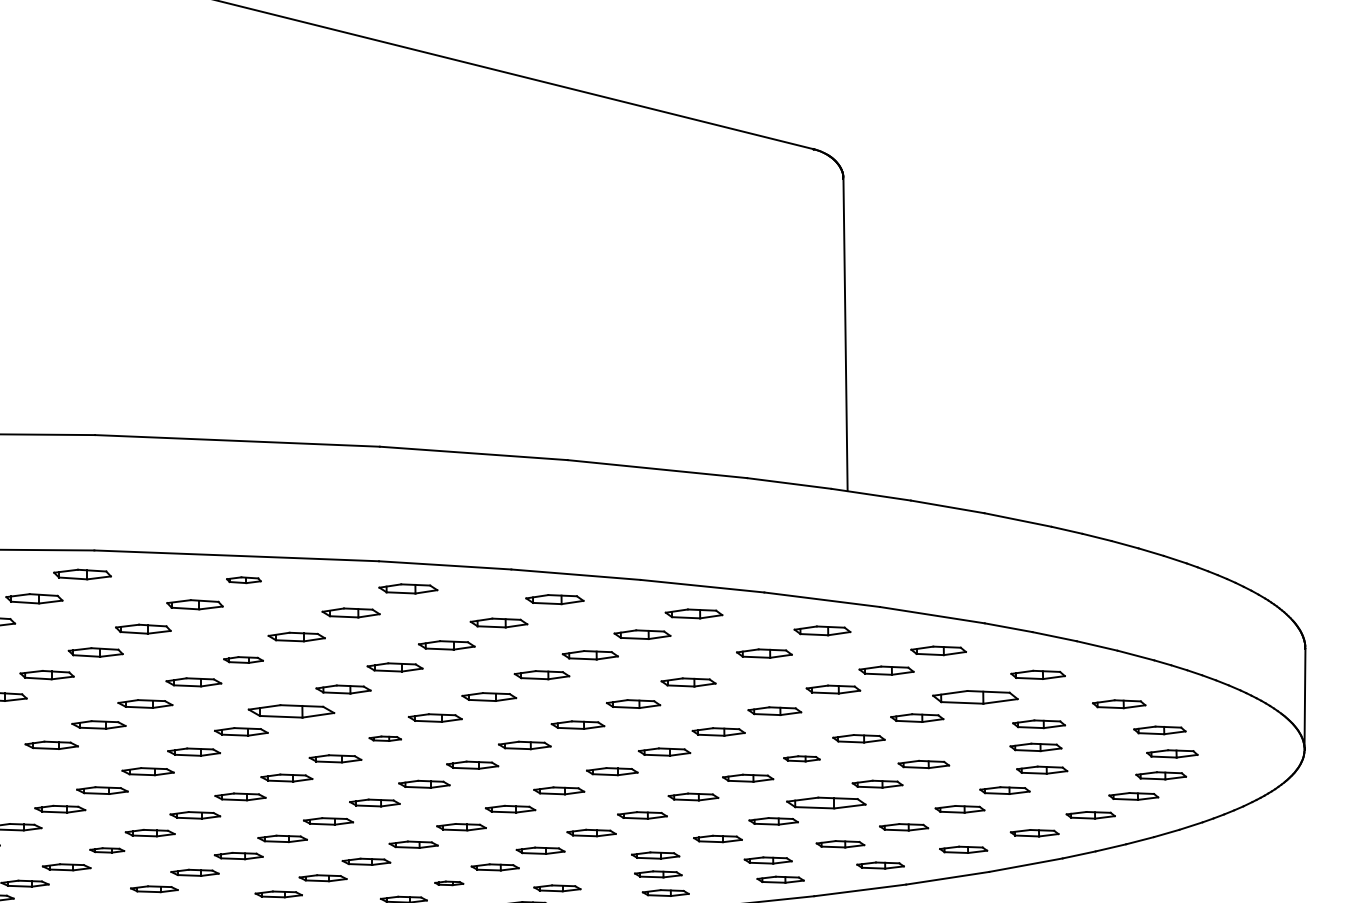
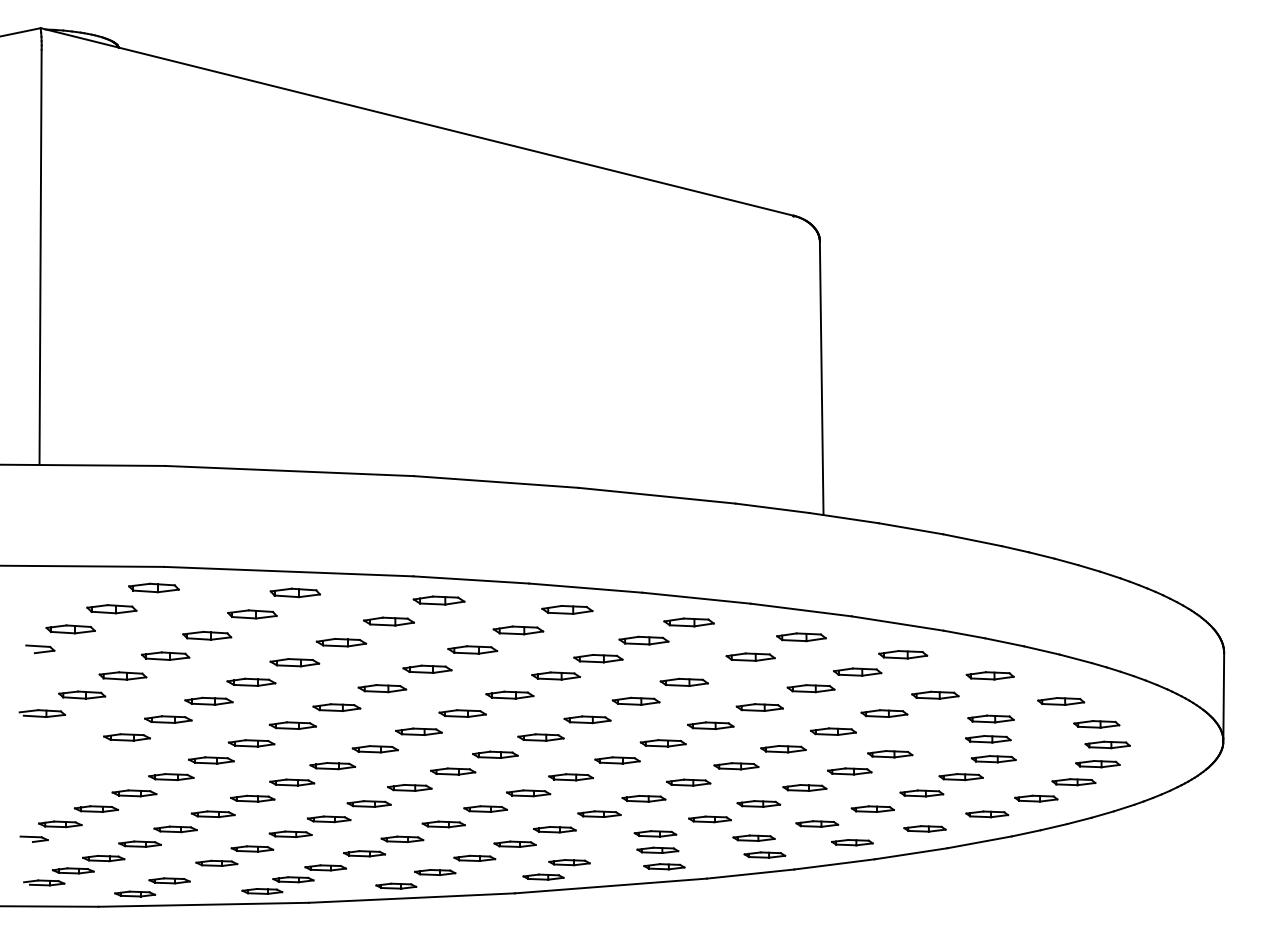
part: (243, 579) -> (294, 592), size x1.67
part: (243, 659) -> (294, 662), size x1.43
part: (975, 696) -> (935, 694), size x0.62
part: (291, 711) -> (336, 707), size x0.62
part: (384, 738) -> (418, 731), size x1.67
part: (801, 759) -> (783, 749), size x1.43
part: (825, 802) -> (804, 787), size x0.62
part: (107, 850) -> (175, 829), size x1.43
part: (448, 882) -> (474, 857), size x1.67

